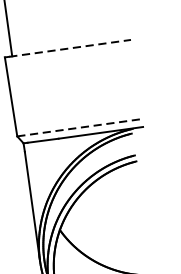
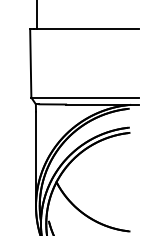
line: (70, 48) -> (86, 29), dashed -> solid
line: (79, 127) -> (85, 97), dashed -> solid

